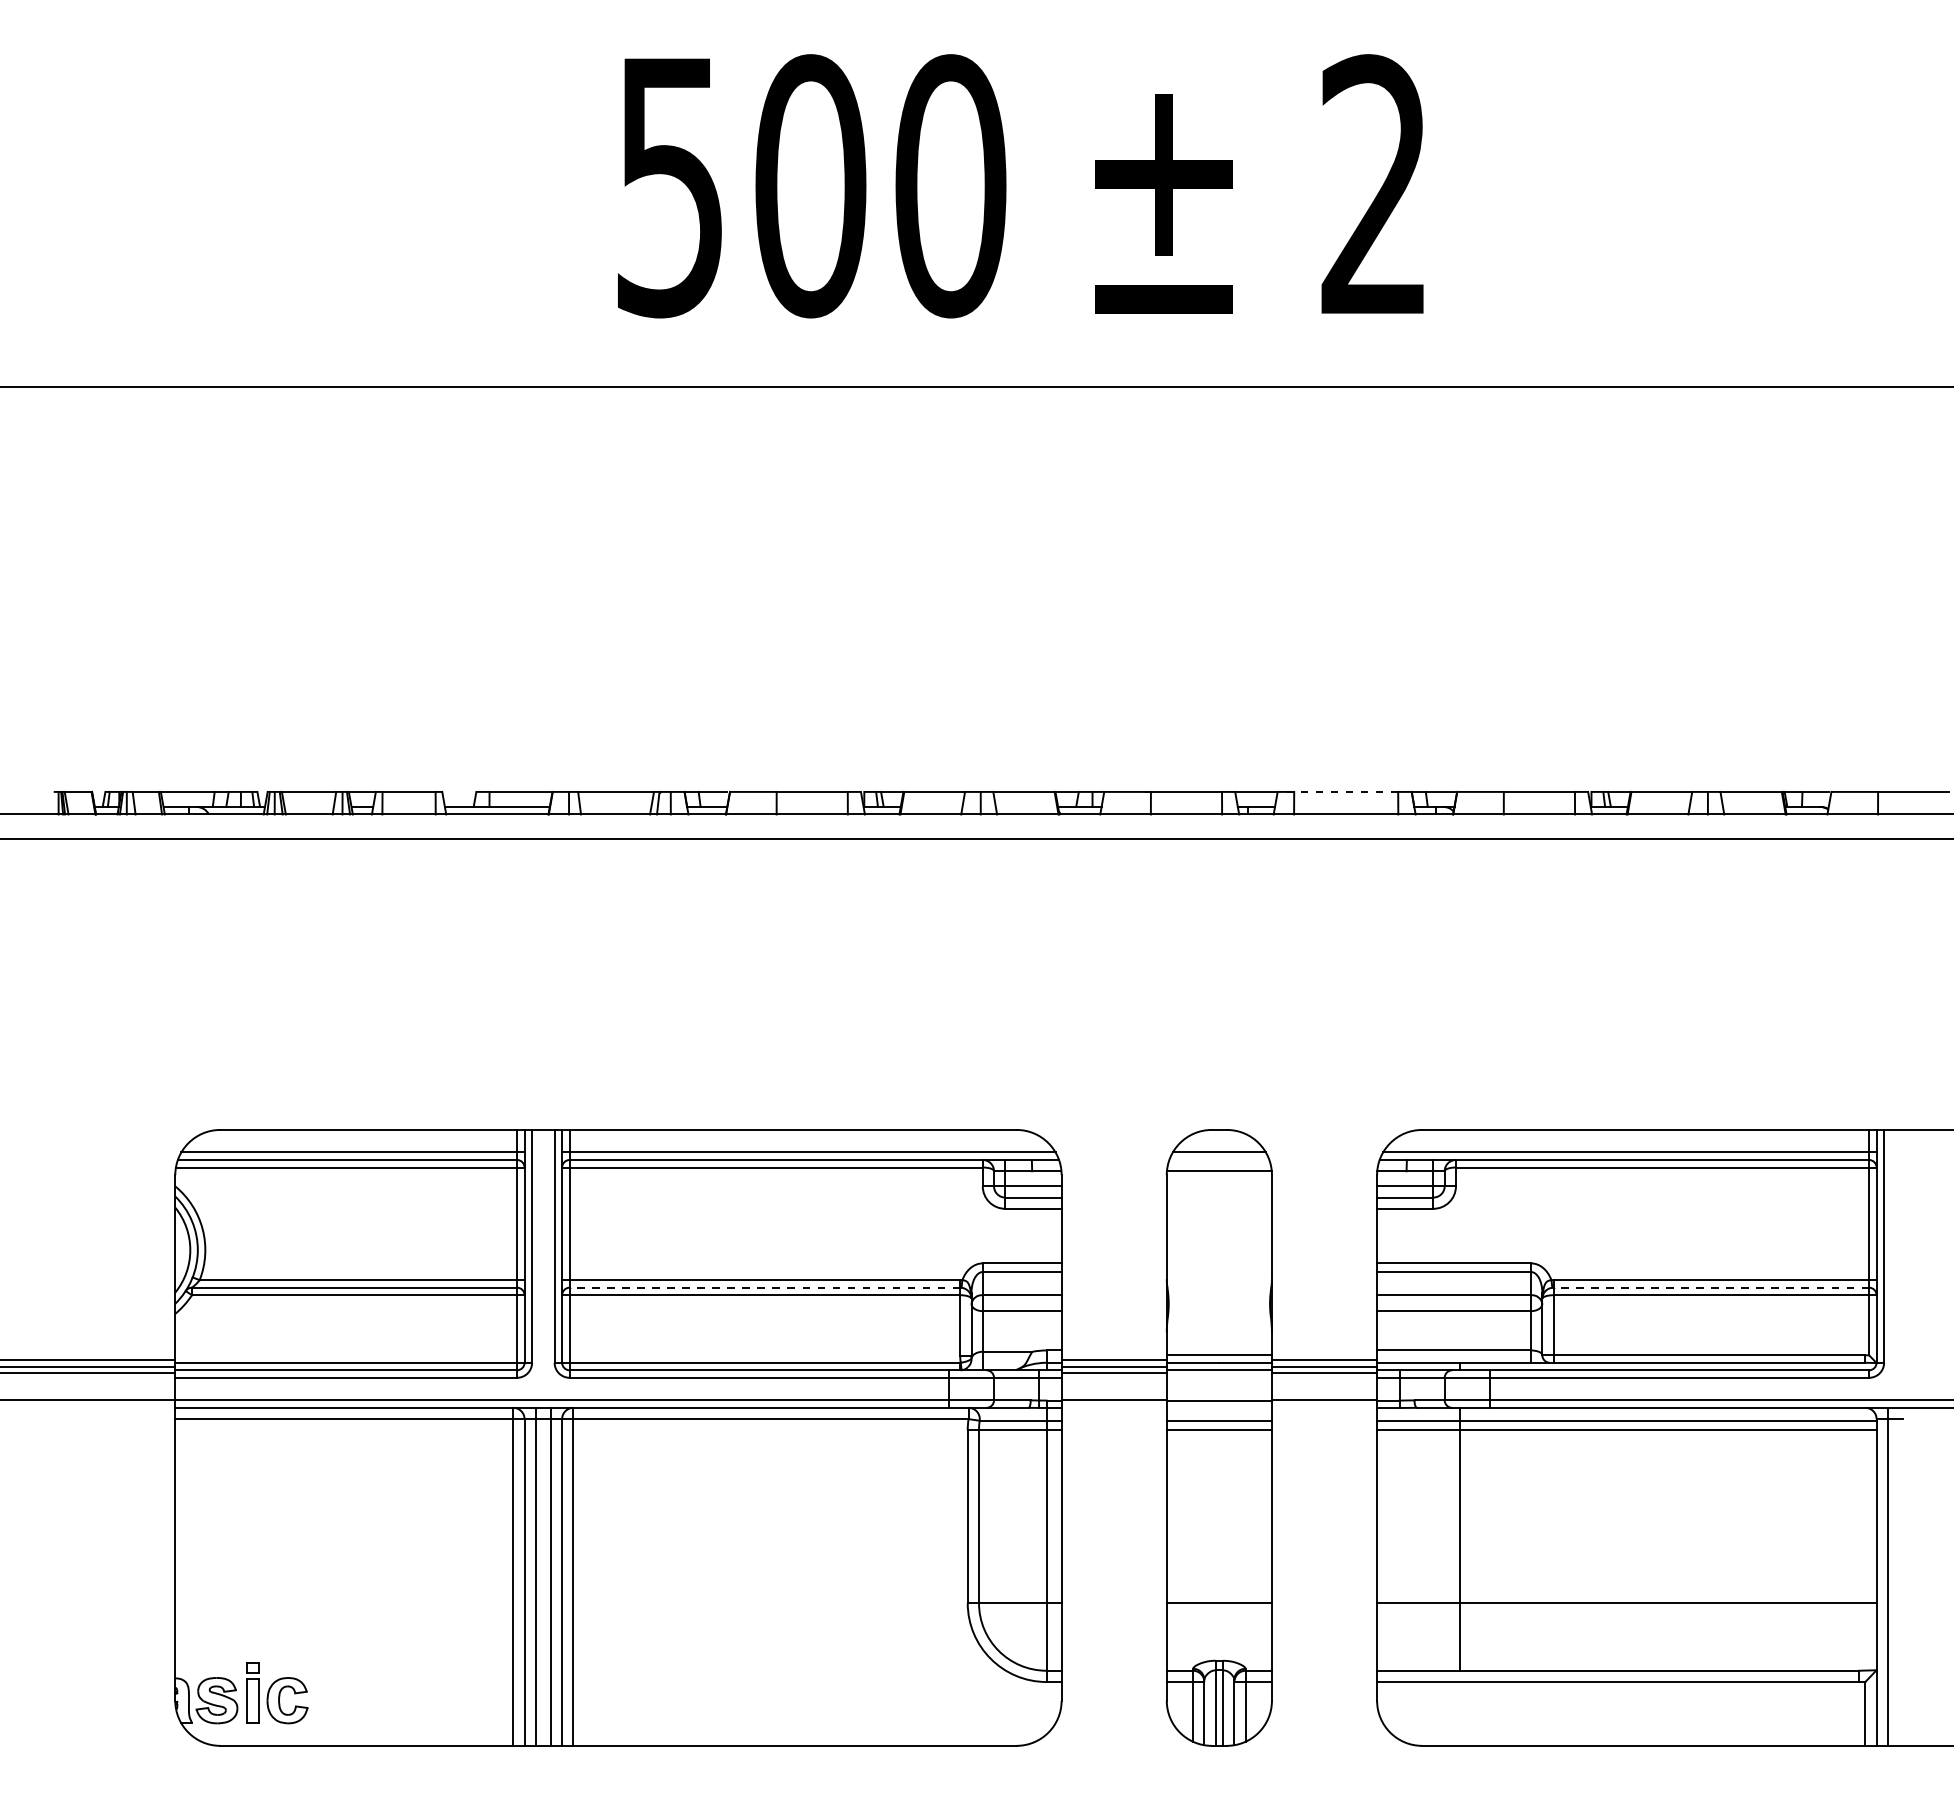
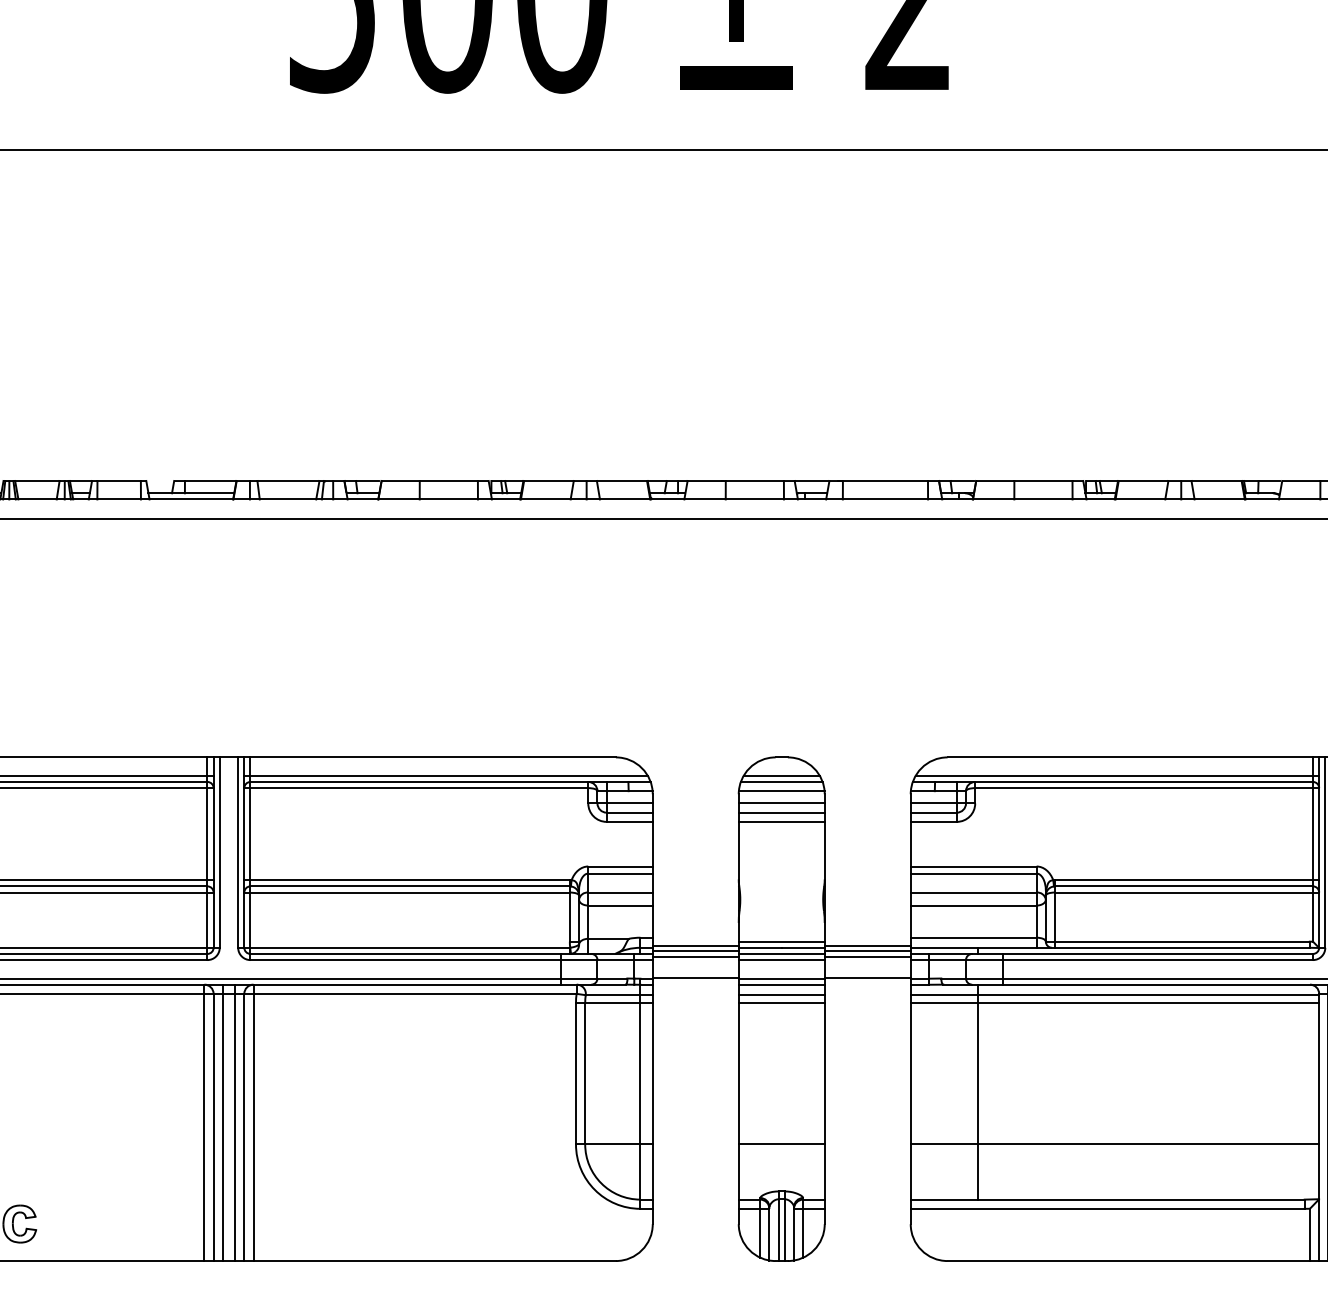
line: (1345, 791) -> (884, 480), dashed -> solid
line: (1219, 1159) -> (781, 781), added
line: (1218, 1186) -> (781, 803), added
line: (1218, 1197) -> (781, 812), added
line: (1218, 1208) -> (781, 821), added
line: (764, 1287) -> (409, 886), dashed -> solid
line: (1711, 1287) -> (1184, 886), dashed -> solid
line: (1218, 1377) -> (781, 959), added
line: (1218, 1408) -> (781, 985), added

